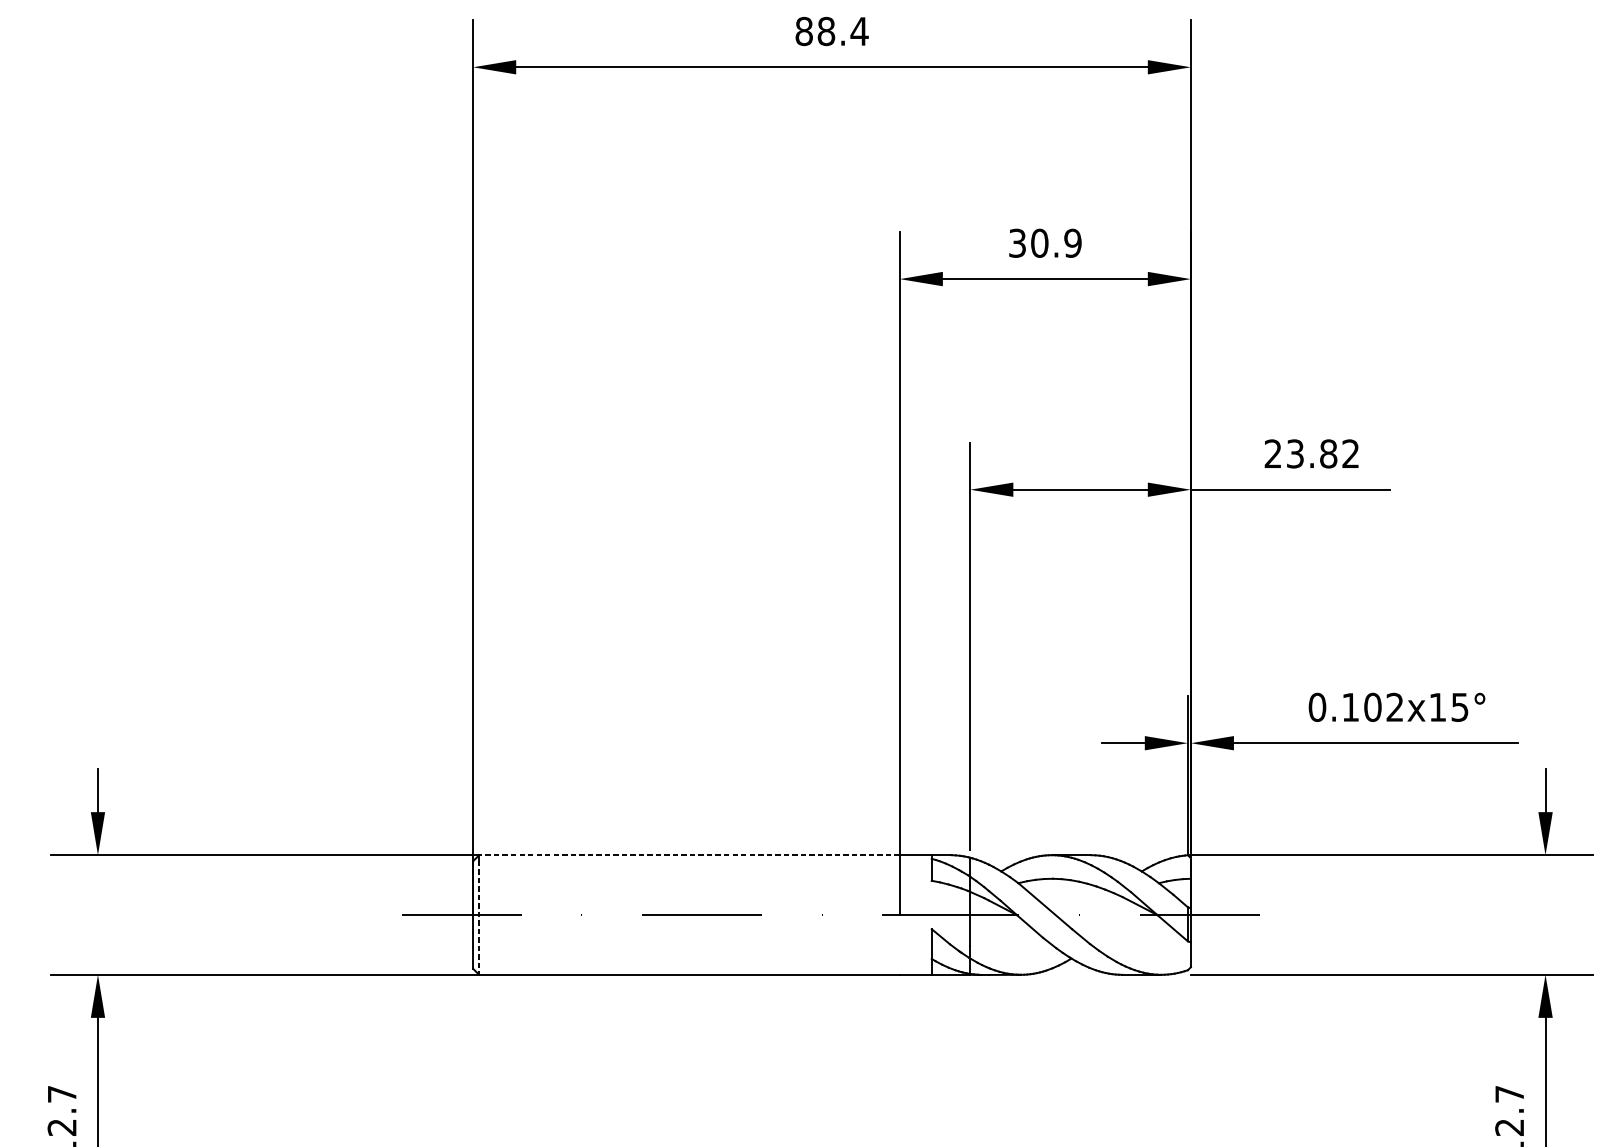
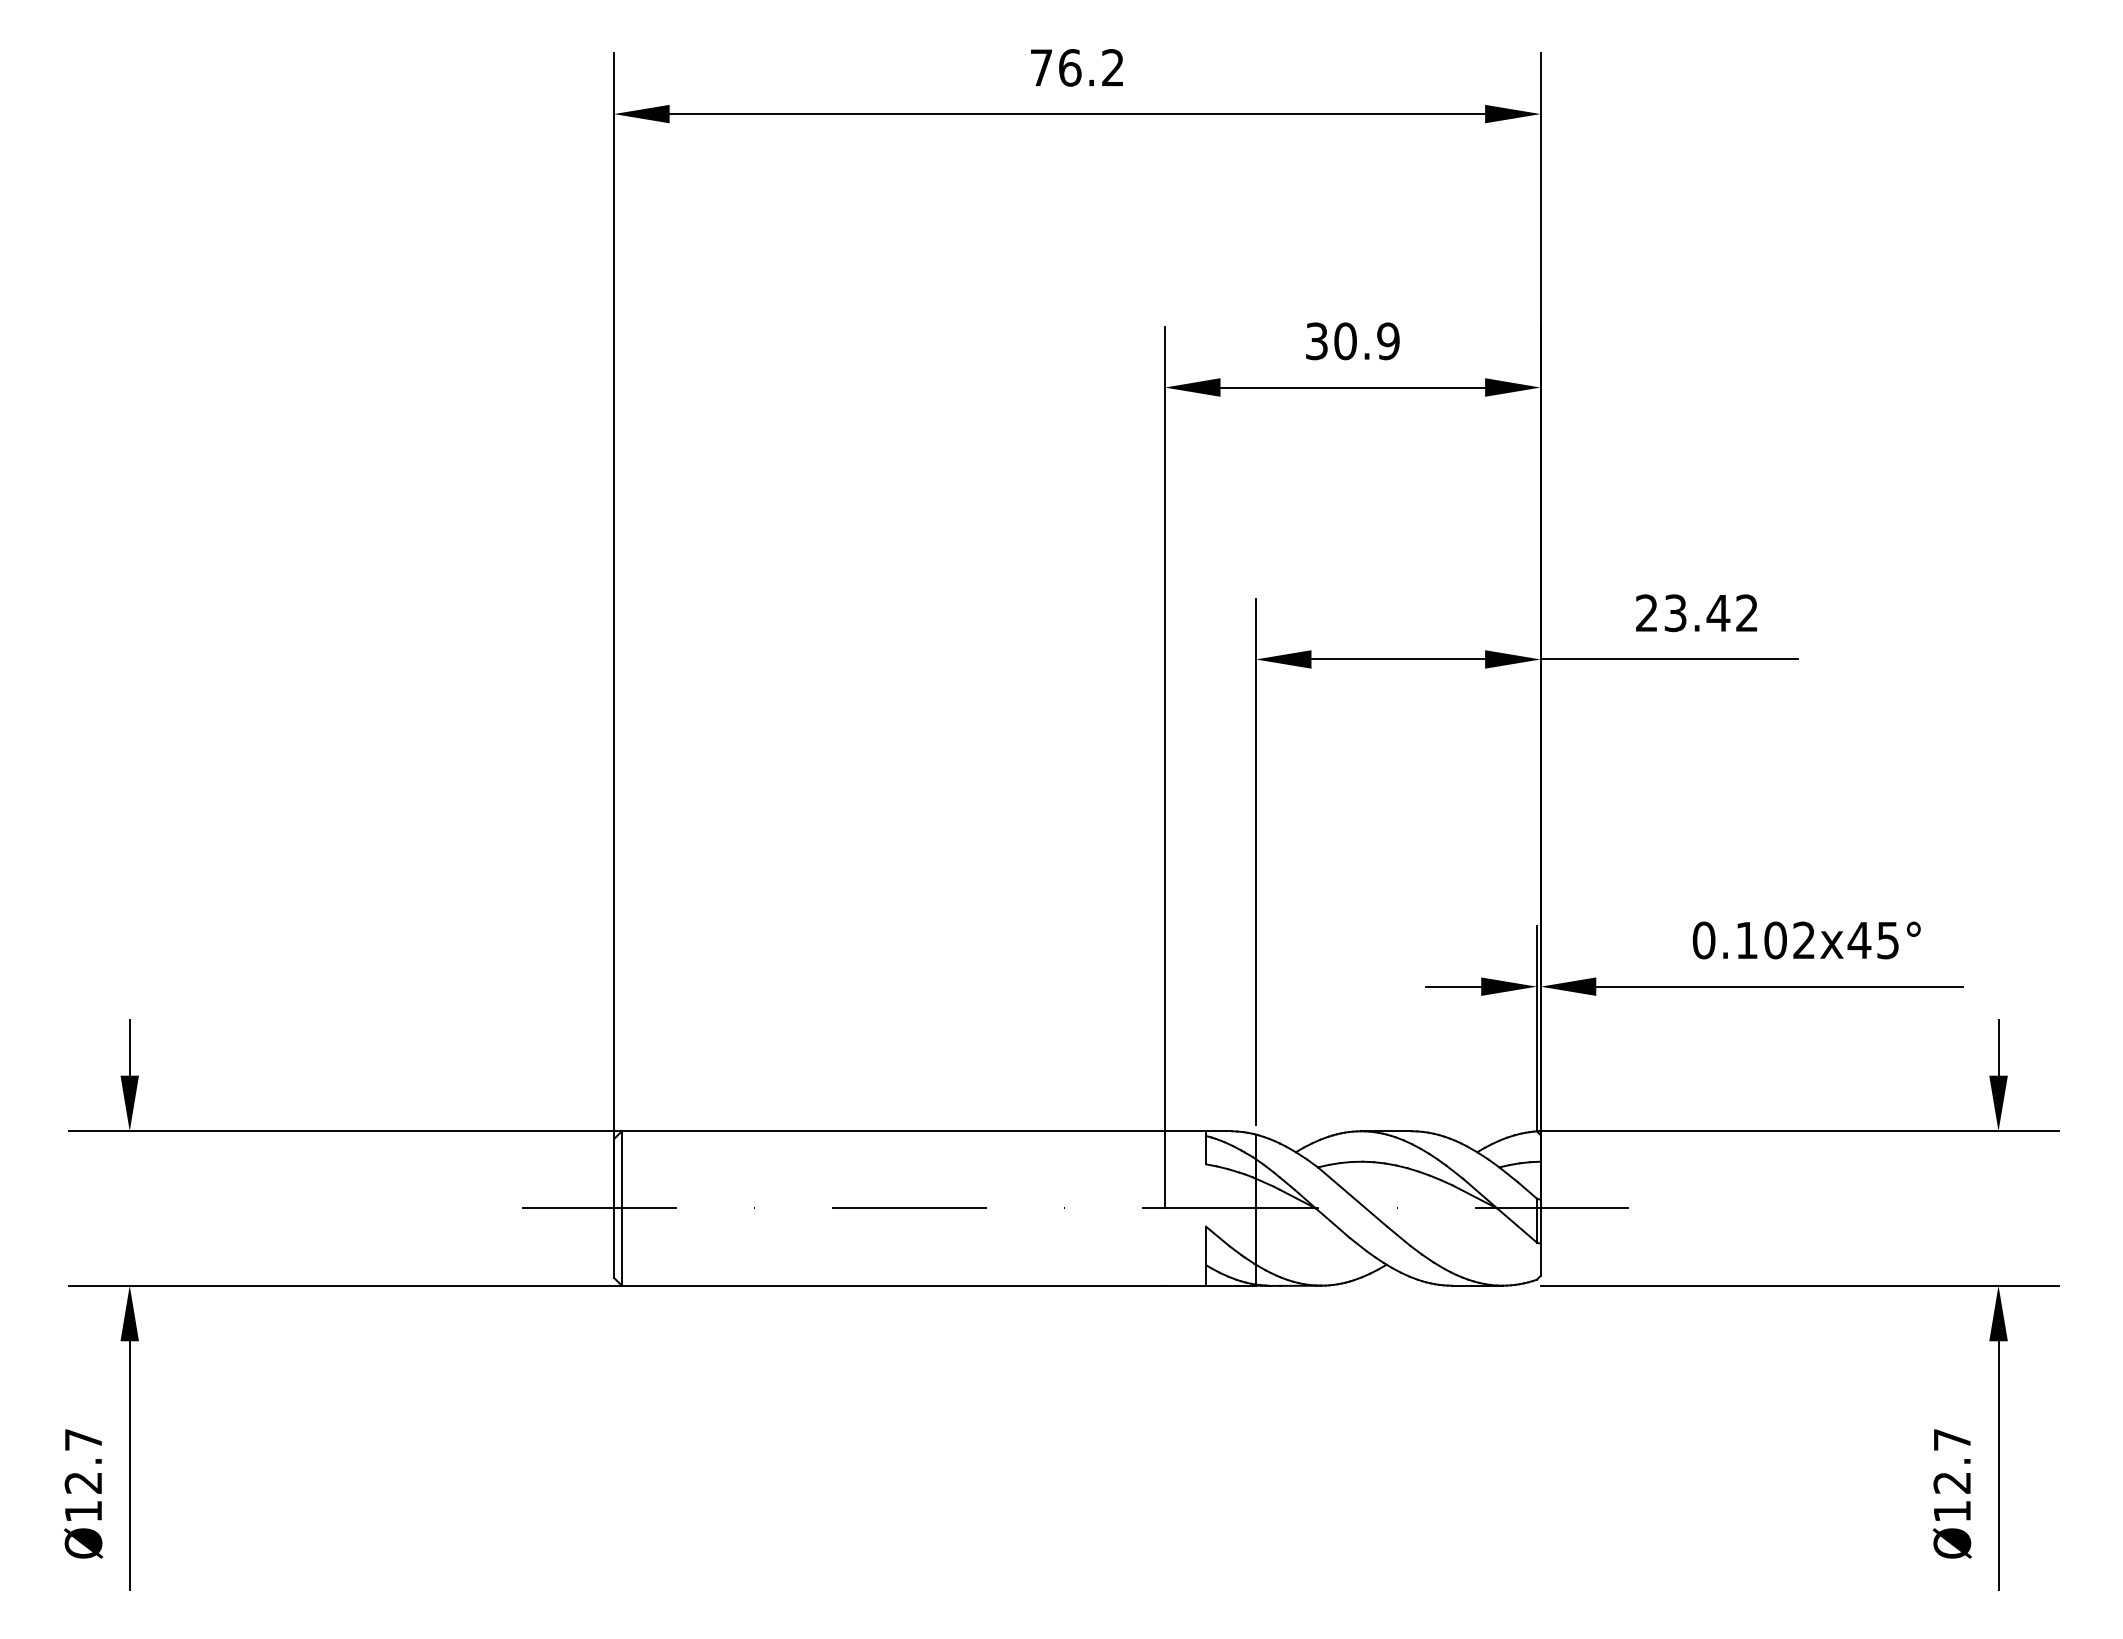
text: (832, 31) -> (1077, 67), 88.4 -> 76.2
text: (1328, 454) -> (1718, 613), 23.82 -> 23.42
text: (1437, 707) -> (1859, 940), 0.102x15° -> 0.102x45°
line: (689, 855) -> (893, 1131), dashed -> solid
line: (478, 917) -> (621, 1211), dashed -> solid

